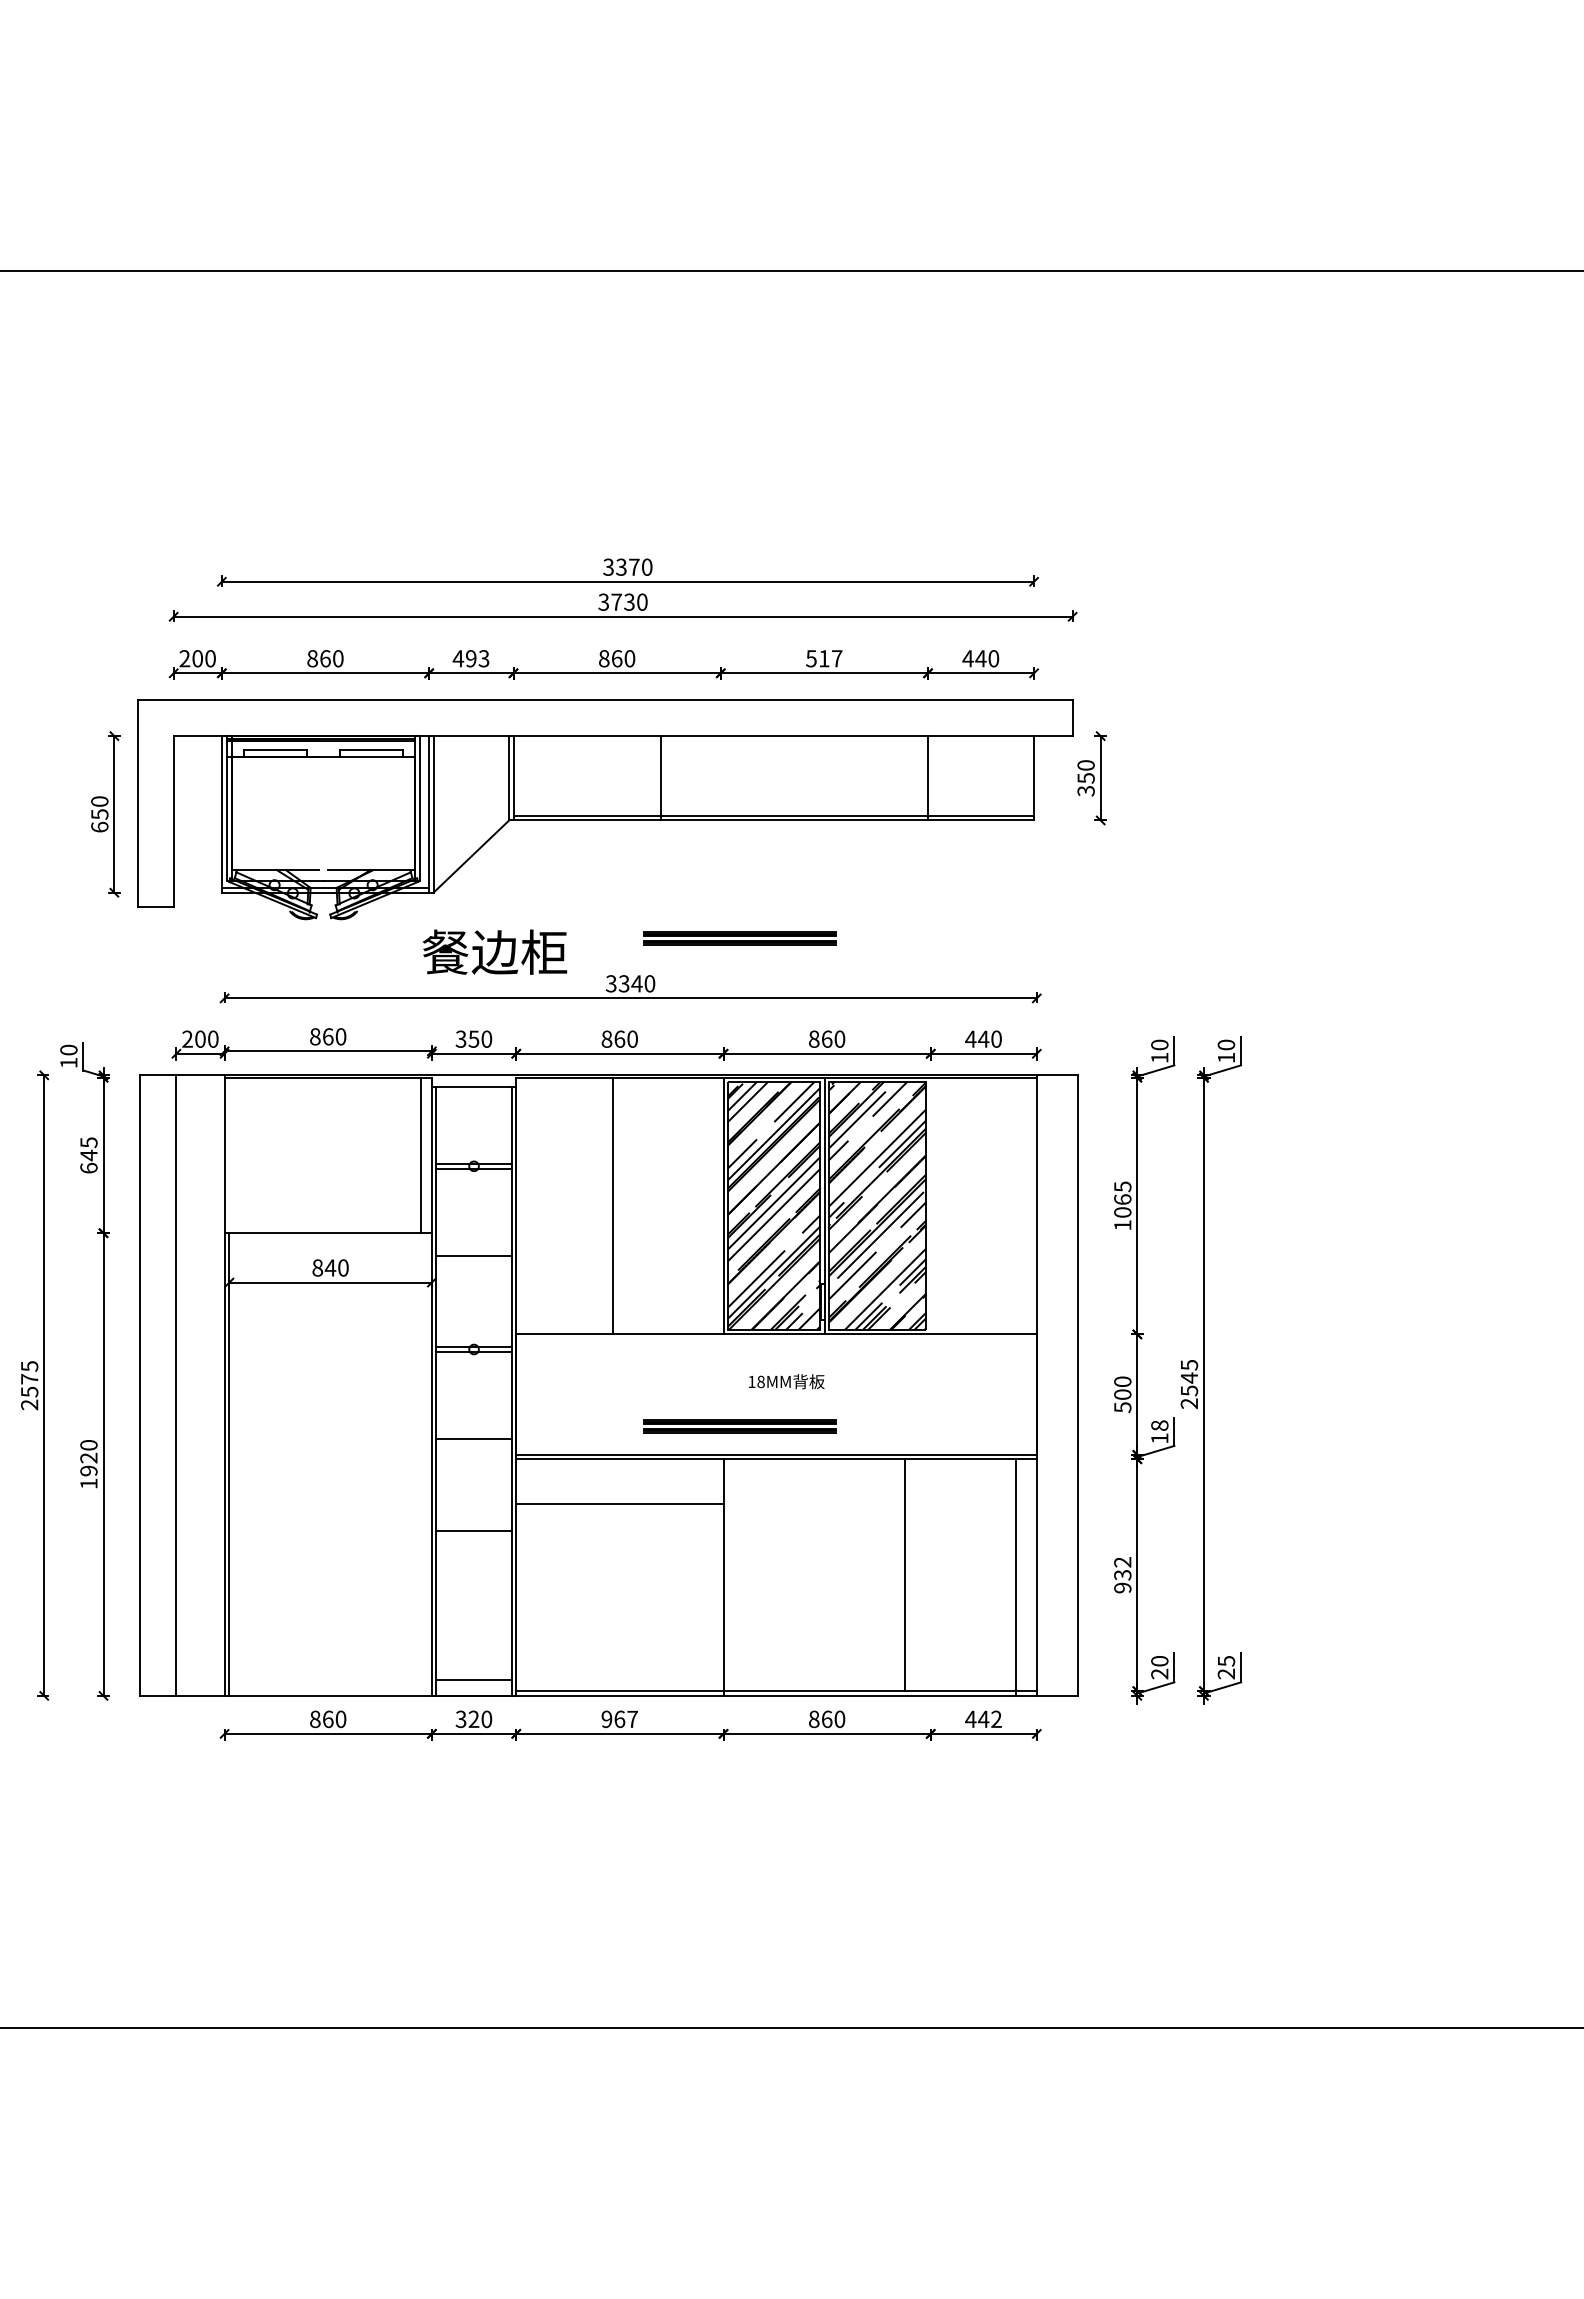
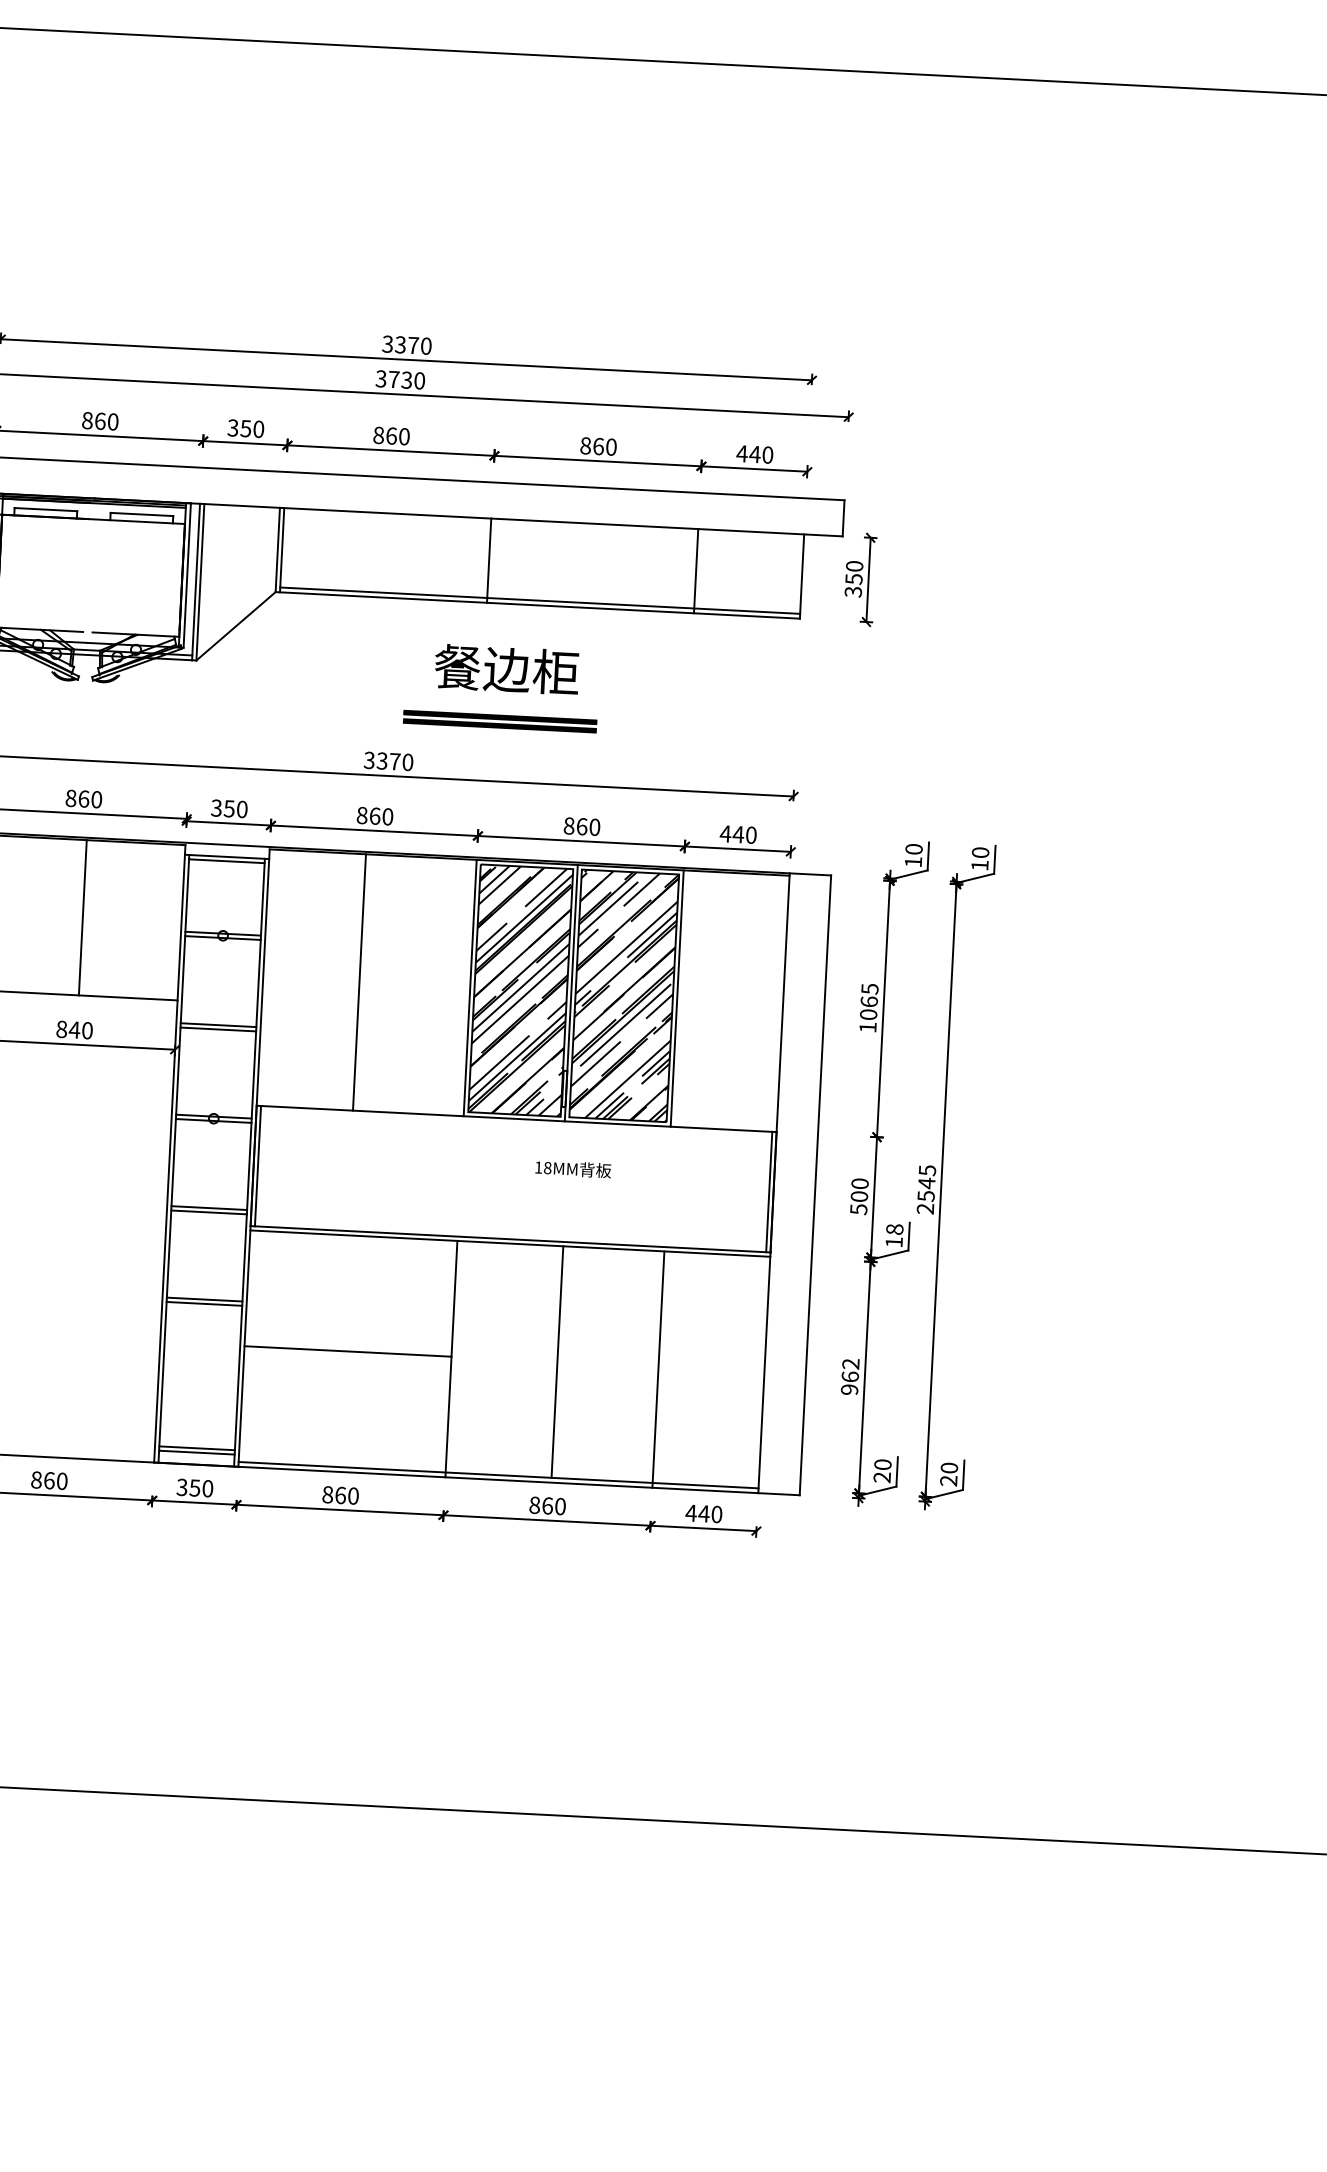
text: (470, 658) -> (245, 428), 493 -> 350
text: (824, 658) -> (598, 446), 517 -> 860
line: (660, 778) -> (488, 560), moved
text: (494, 951) -> (506, 668), moved
text: (636, 983) -> (394, 761), 3340 -> 3370
line: (473, 1091) -> (226, 861), added
line: (421, 1155) -> (83, 917), moved
line: (930, 1205) -> (676, 997), added
line: (473, 1260) -> (217, 1029), added
text: (786, 1381) -> (573, 1168), moved
line: (520, 1394) -> (257, 1166), added
line: (1032, 1394) -> (769, 1191), added
part: (739, 1426) -> (475, 1209), removed
line: (473, 1443) -> (208, 1212), added
line: (619, 1504) -> (347, 1351), moved
line: (473, 1534) -> (203, 1303), added
text: (1122, 1574) -> (850, 1376), 932 -> 962
line: (904, 1575) -> (557, 1362), moved
line: (1015, 1577) -> (658, 1369), moved
text: (1226, 1661) -> (949, 1468), 25 -> 20
line: (473, 1683) -> (196, 1452), added
text: (473, 1719) -> (194, 1488), 320 -> 350
text: (619, 1719) -> (340, 1495), 967 -> 860
text: (996, 1719) -> (716, 1514), 442 -> 440

